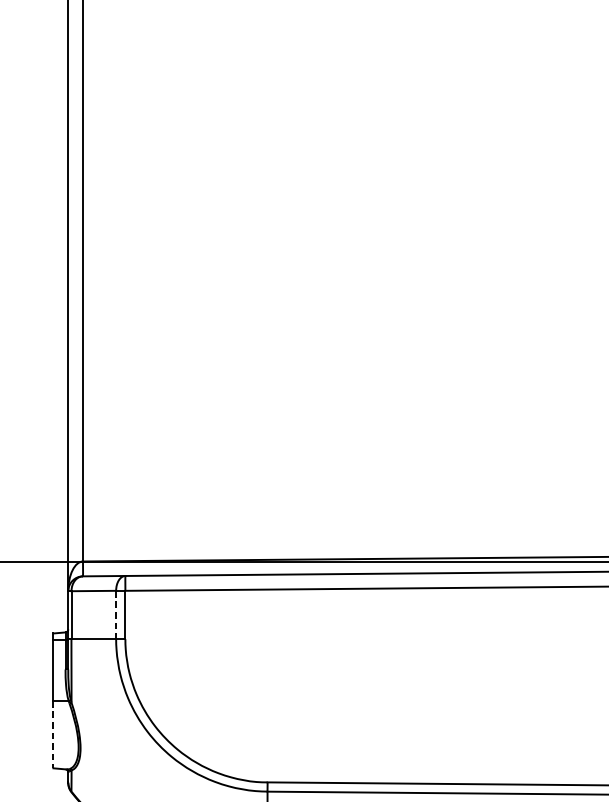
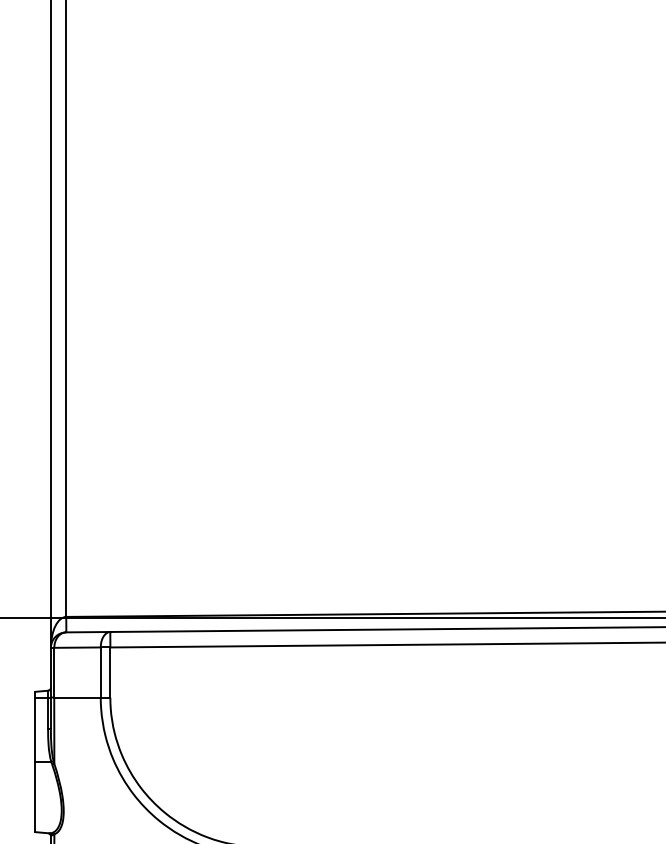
line: (115, 614) -> (100, 672), dashed -> solid
line: (53, 735) -> (35, 797), dashed -> solid

